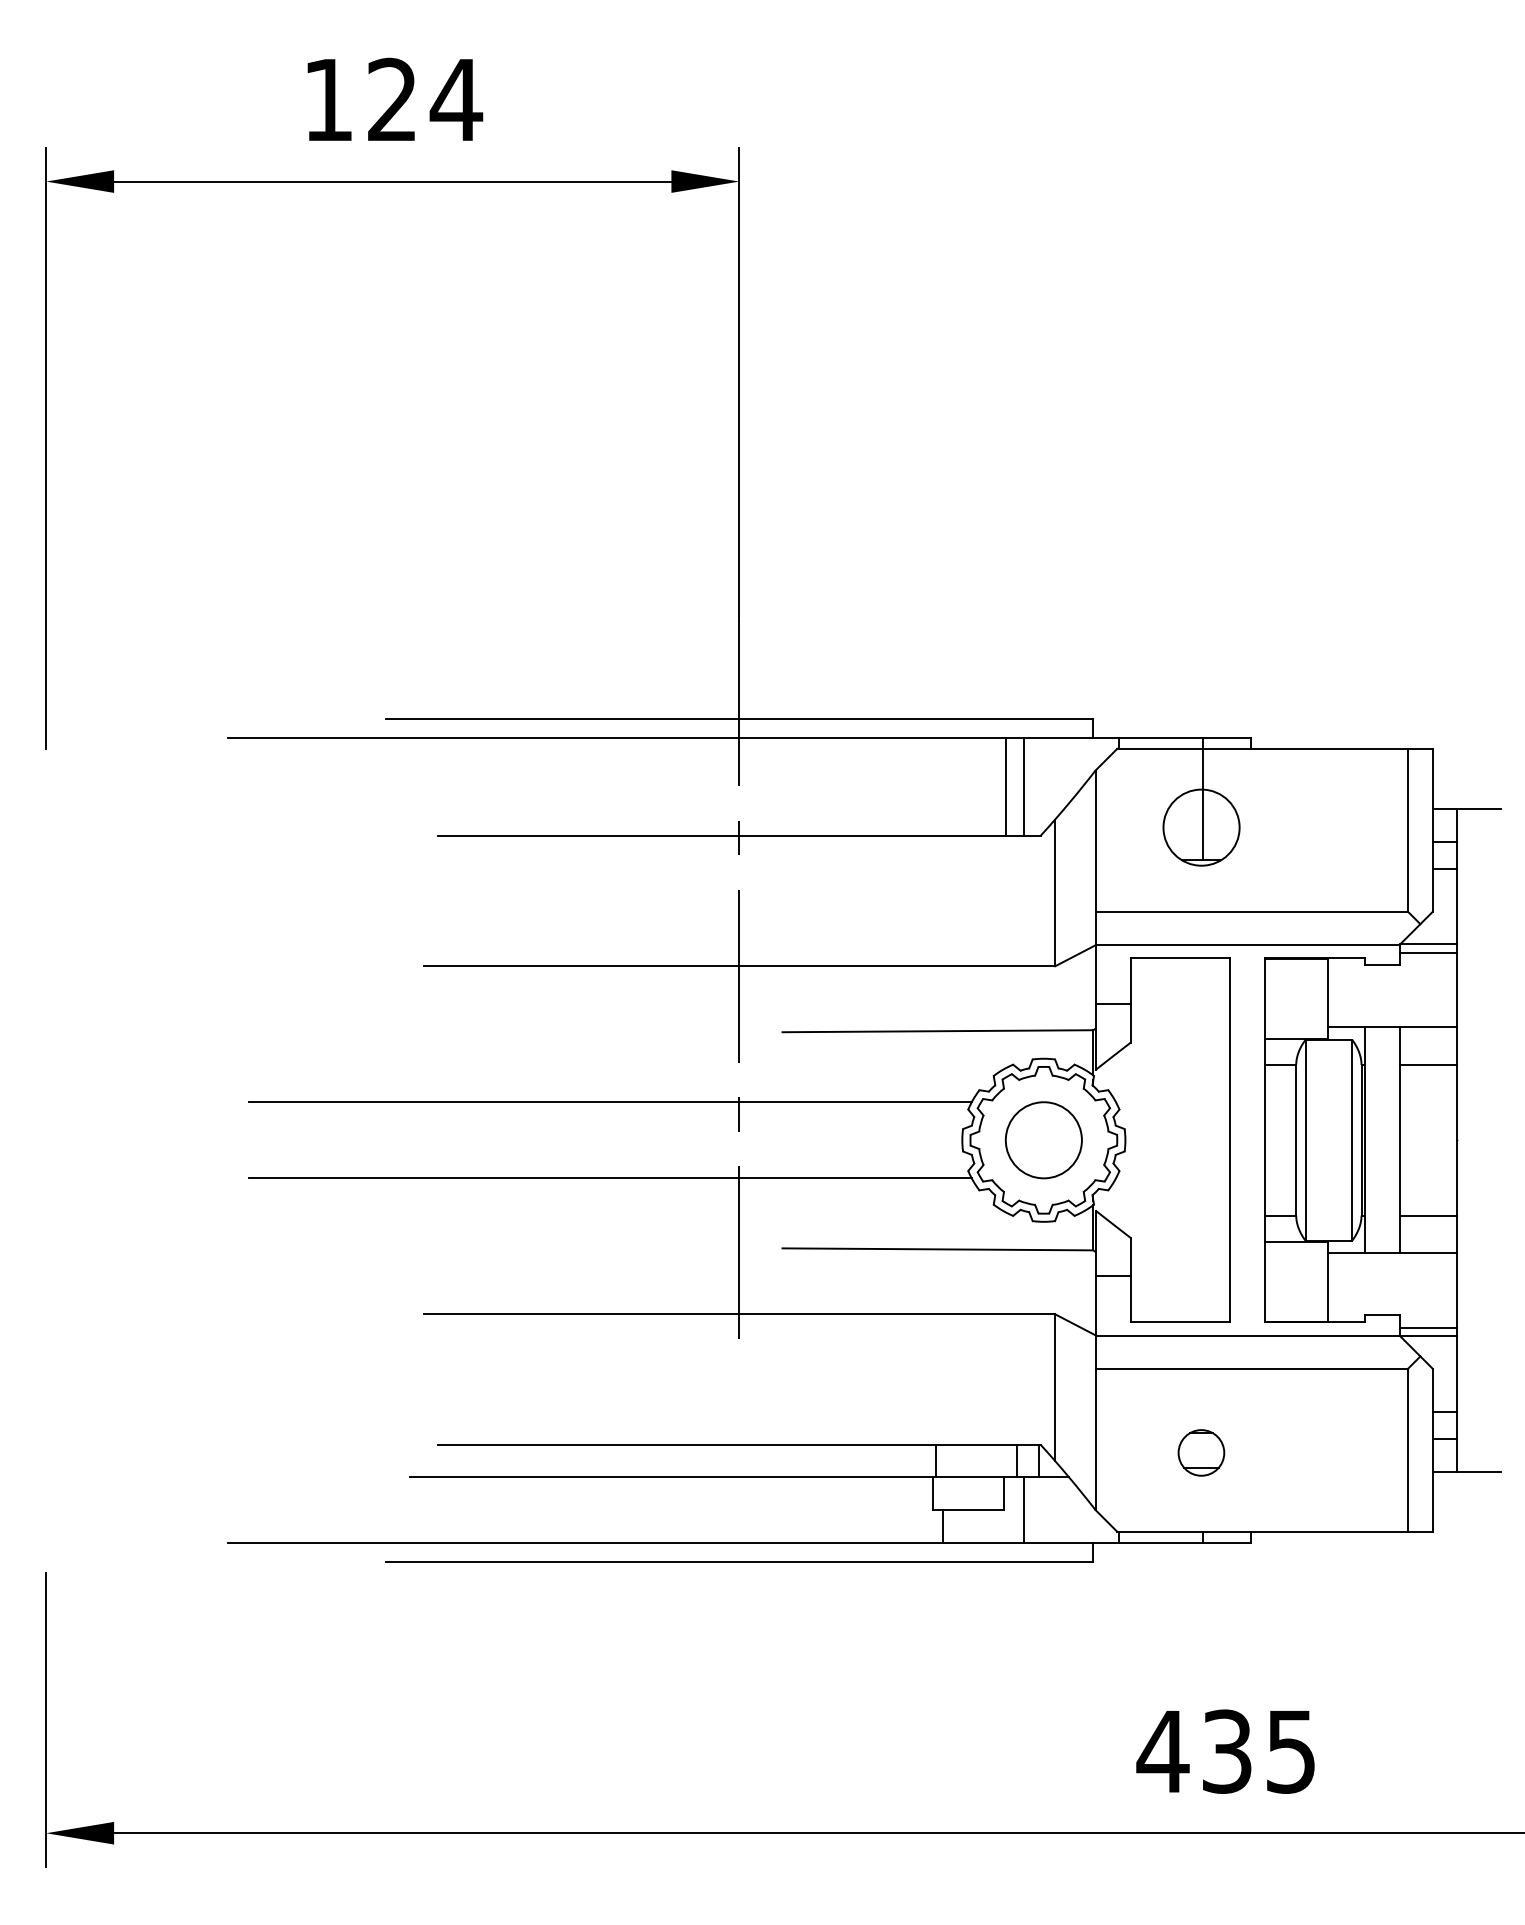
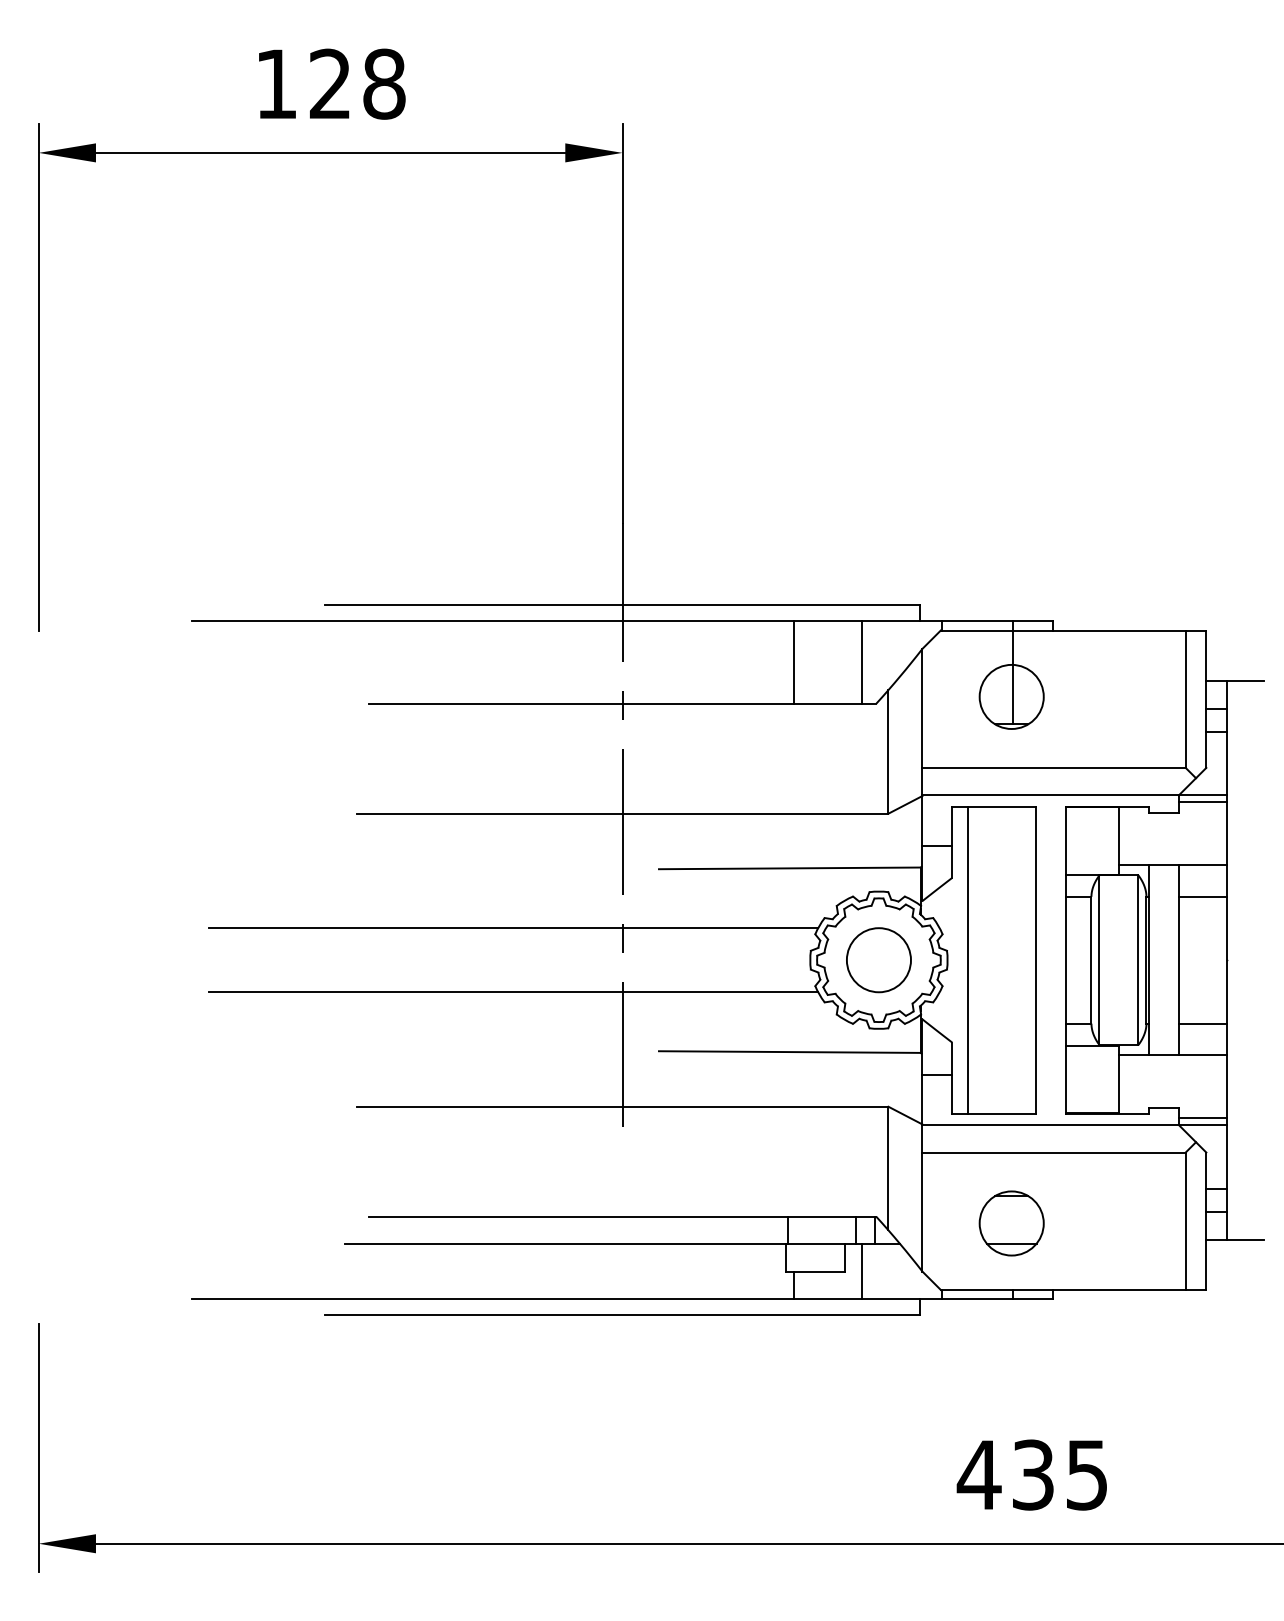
text: (455, 99) -> (383, 83), 124 -> 128
line: (1006, 786) -> (794, 662), moved
line: (1150, 1139) -> (968, 959), added
part: (1201, 1452) -> (1011, 1223), size x1.67

